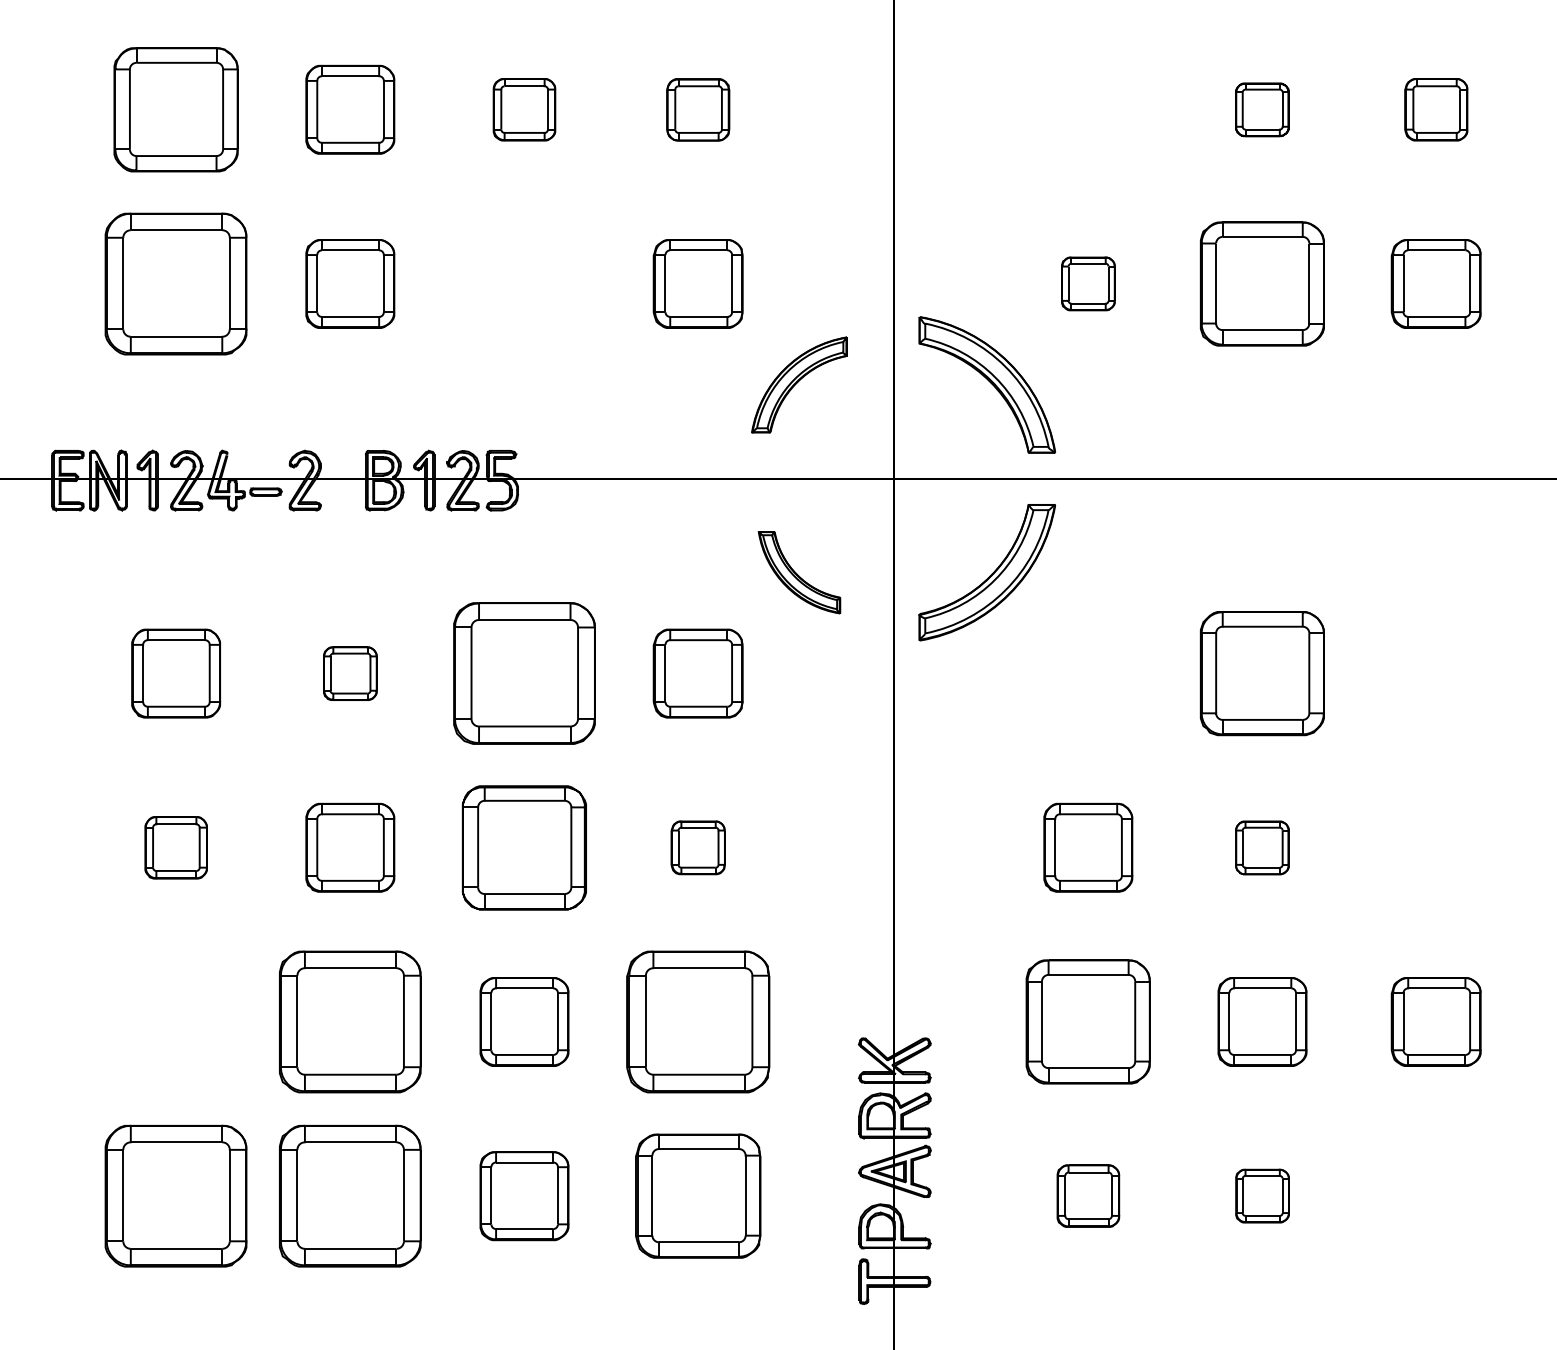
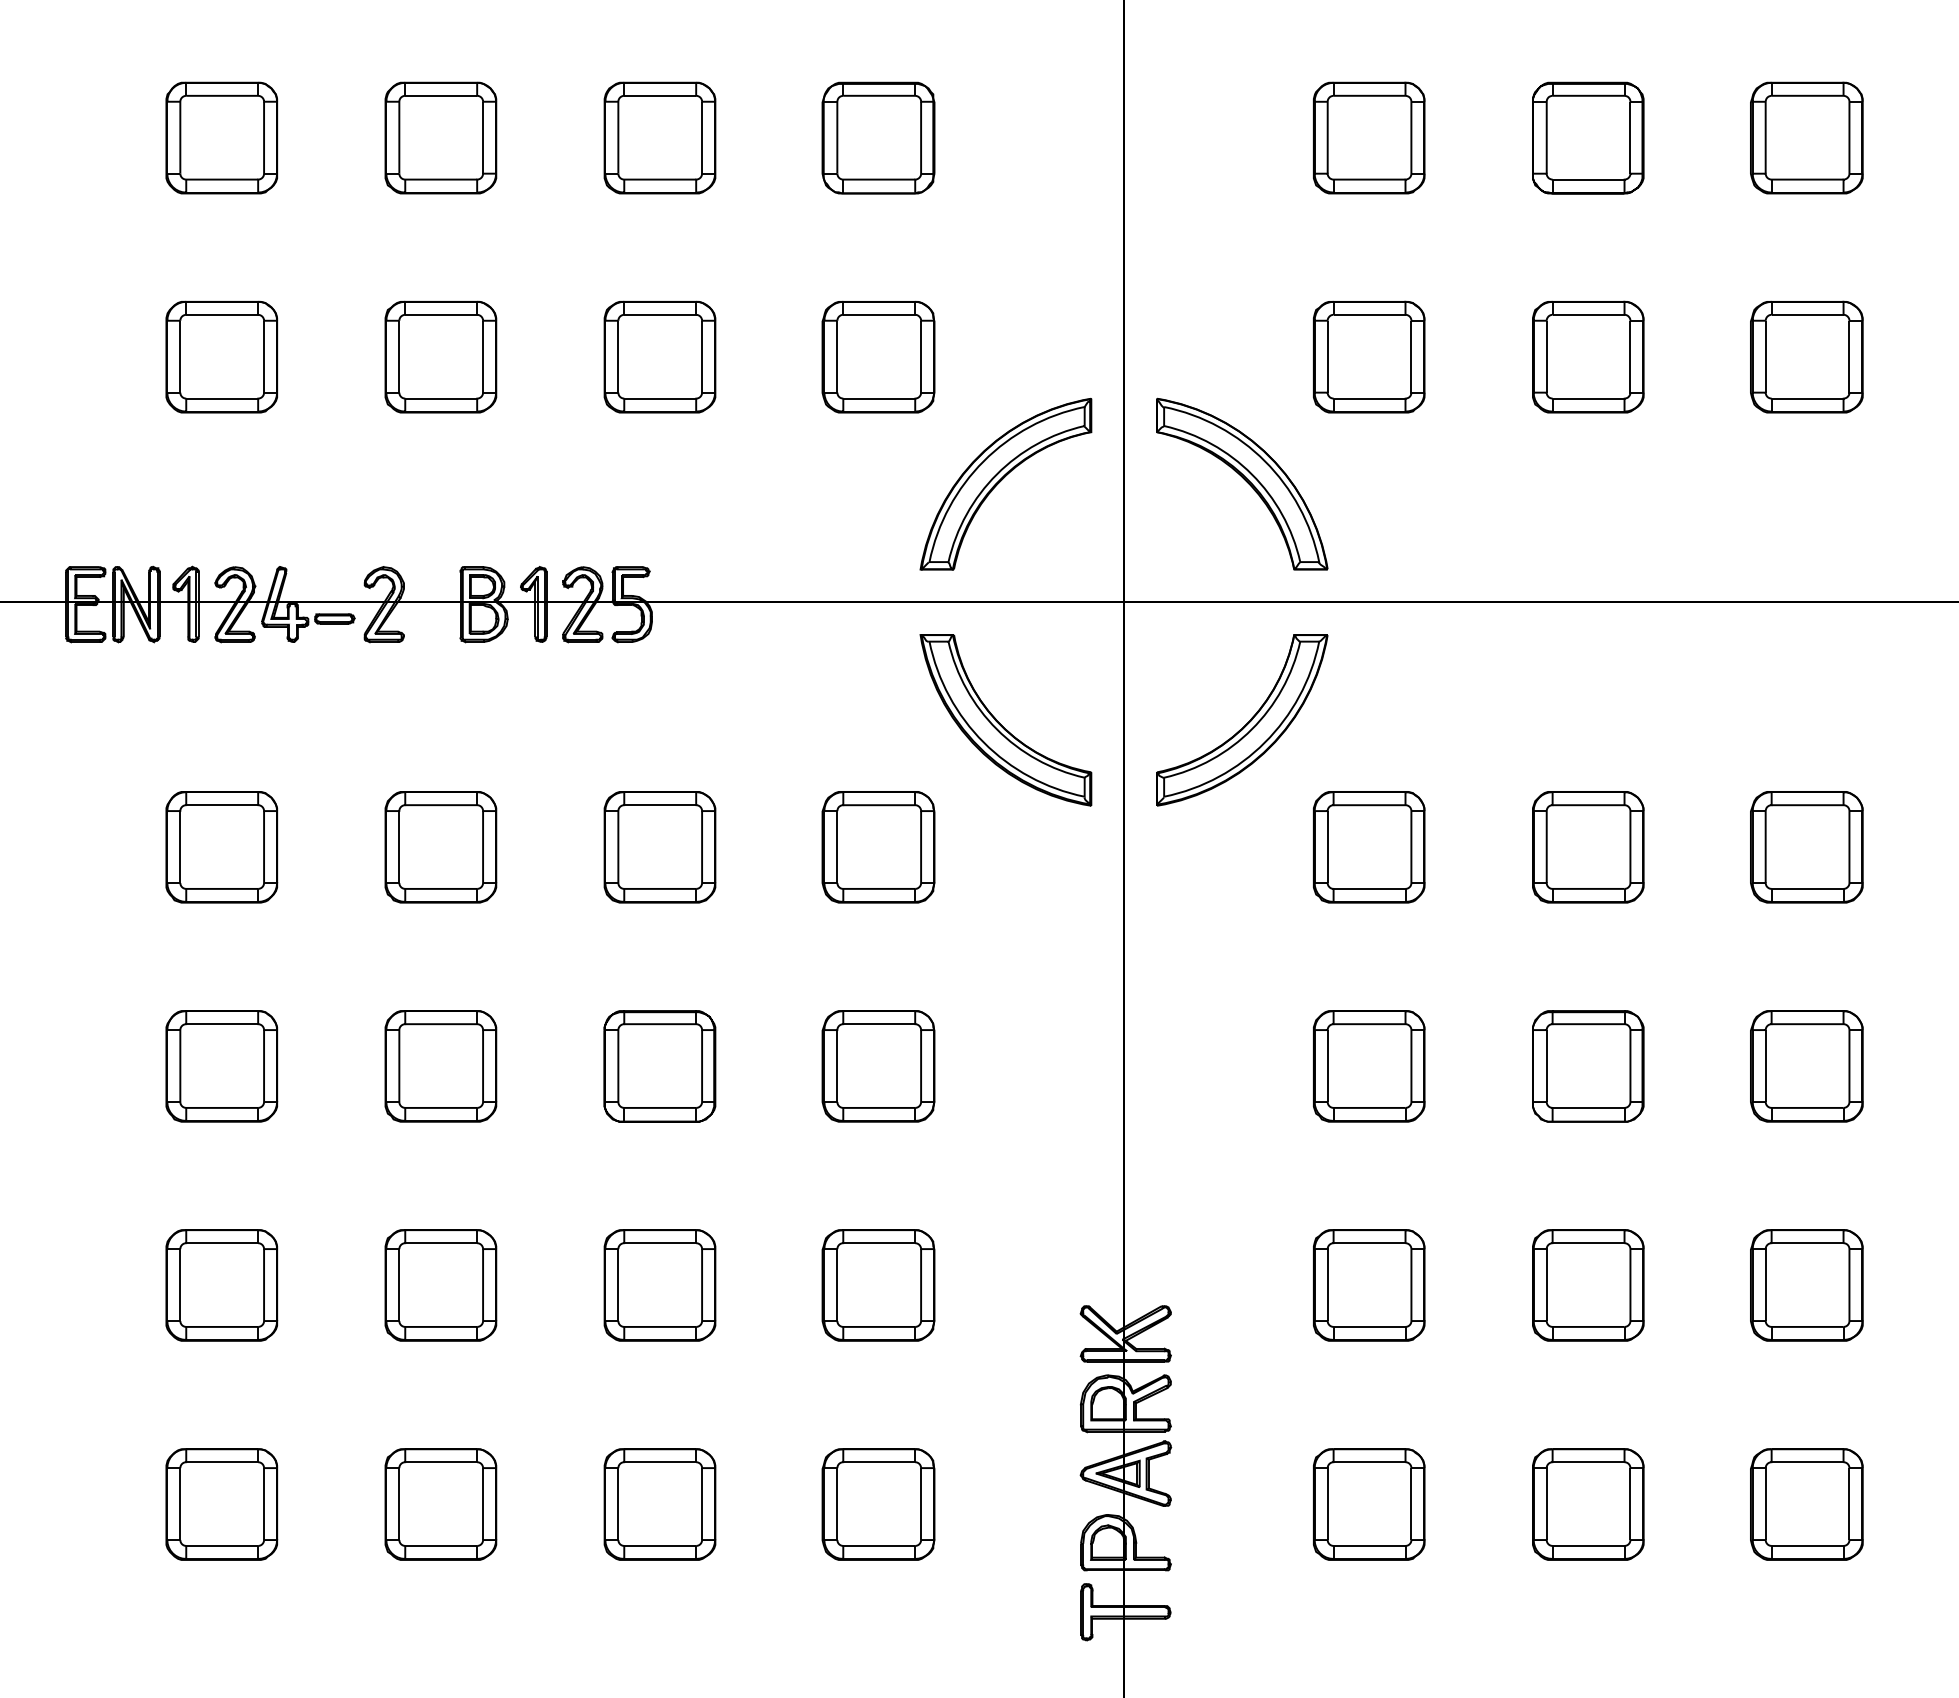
part: (175, 109) -> (221, 137), size x0.71
part: (524, 109) -> (659, 137), size x1.43
part: (698, 109) -> (878, 137), size x1.43
part: (1088, 109) -> (1369, 137), added
part: (1262, 109) -> (1588, 137), size x1.67
part: (1435, 109) -> (1806, 137), size x1.43
part: (175, 283) -> (221, 356), size x0.62
part: (524, 283) -> (659, 356), added
part: (1088, 283) -> (1369, 356), size x1.67
part: (1262, 283) -> (1588, 356), size x0.71
part: (799, 384) -> (1005, 483), size x1.43
part: (799, 572) -> (1005, 720), size x1.67
part: (349, 673) -> (440, 847), size x1.67
part: (524, 673) -> (659, 847), size x0.62
part: (1088, 673) -> (1369, 847), added
part: (1262, 673) -> (1588, 847), size x0.71
part: (1435, 673) -> (1806, 847), added
part: (175, 847) -> (221, 1066), size x1.43
part: (524, 847) -> (659, 1066), size x0.71
part: (698, 847) -> (878, 1066), size x1.67
part: (1262, 847) -> (1588, 1066), size x1.67
part: (1435, 847) -> (1806, 1066), added
part: (175, 1022) -> (221, 1285), added
part: (349, 1022) -> (440, 1285), size x0.62
part: (698, 1022) -> (878, 1285), size x0.62
part: (1088, 1022) -> (1369, 1285), size x0.71
part: (175, 1196) -> (221, 1504), size x0.62
part: (349, 1196) -> (440, 1504), size x0.62
part: (698, 1196) -> (878, 1504), size x0.71
part: (1088, 1196) -> (1369, 1504), size x1.43
part: (1262, 1196) -> (1588, 1504), size x1.67
part: (1435, 1196) -> (1806, 1504), added

